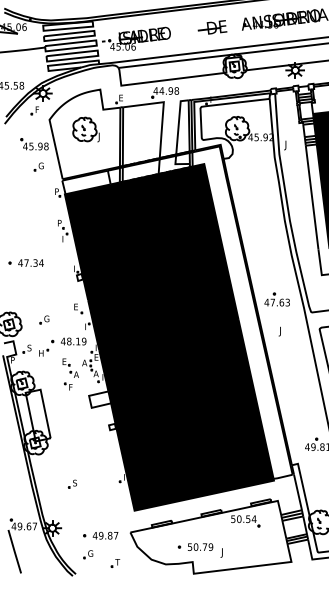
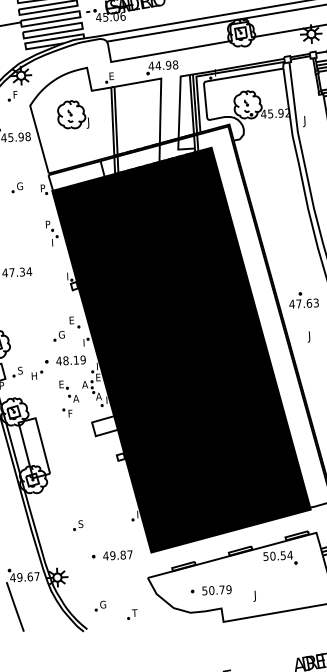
part: (38, 166) -> (16, 187), moved
part: (44, 319) -> (59, 335), moved
part: (100, 535) -> (112, 555), moved
part: (195, 546) -> (211, 589), moved

